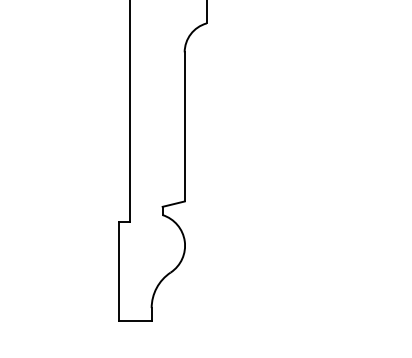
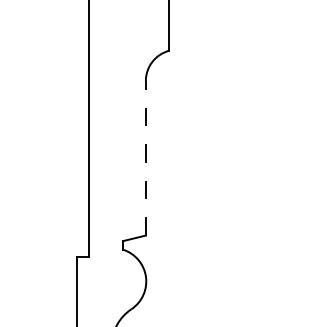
line: (184, 126) -> (145, 157), solid -> dashed

